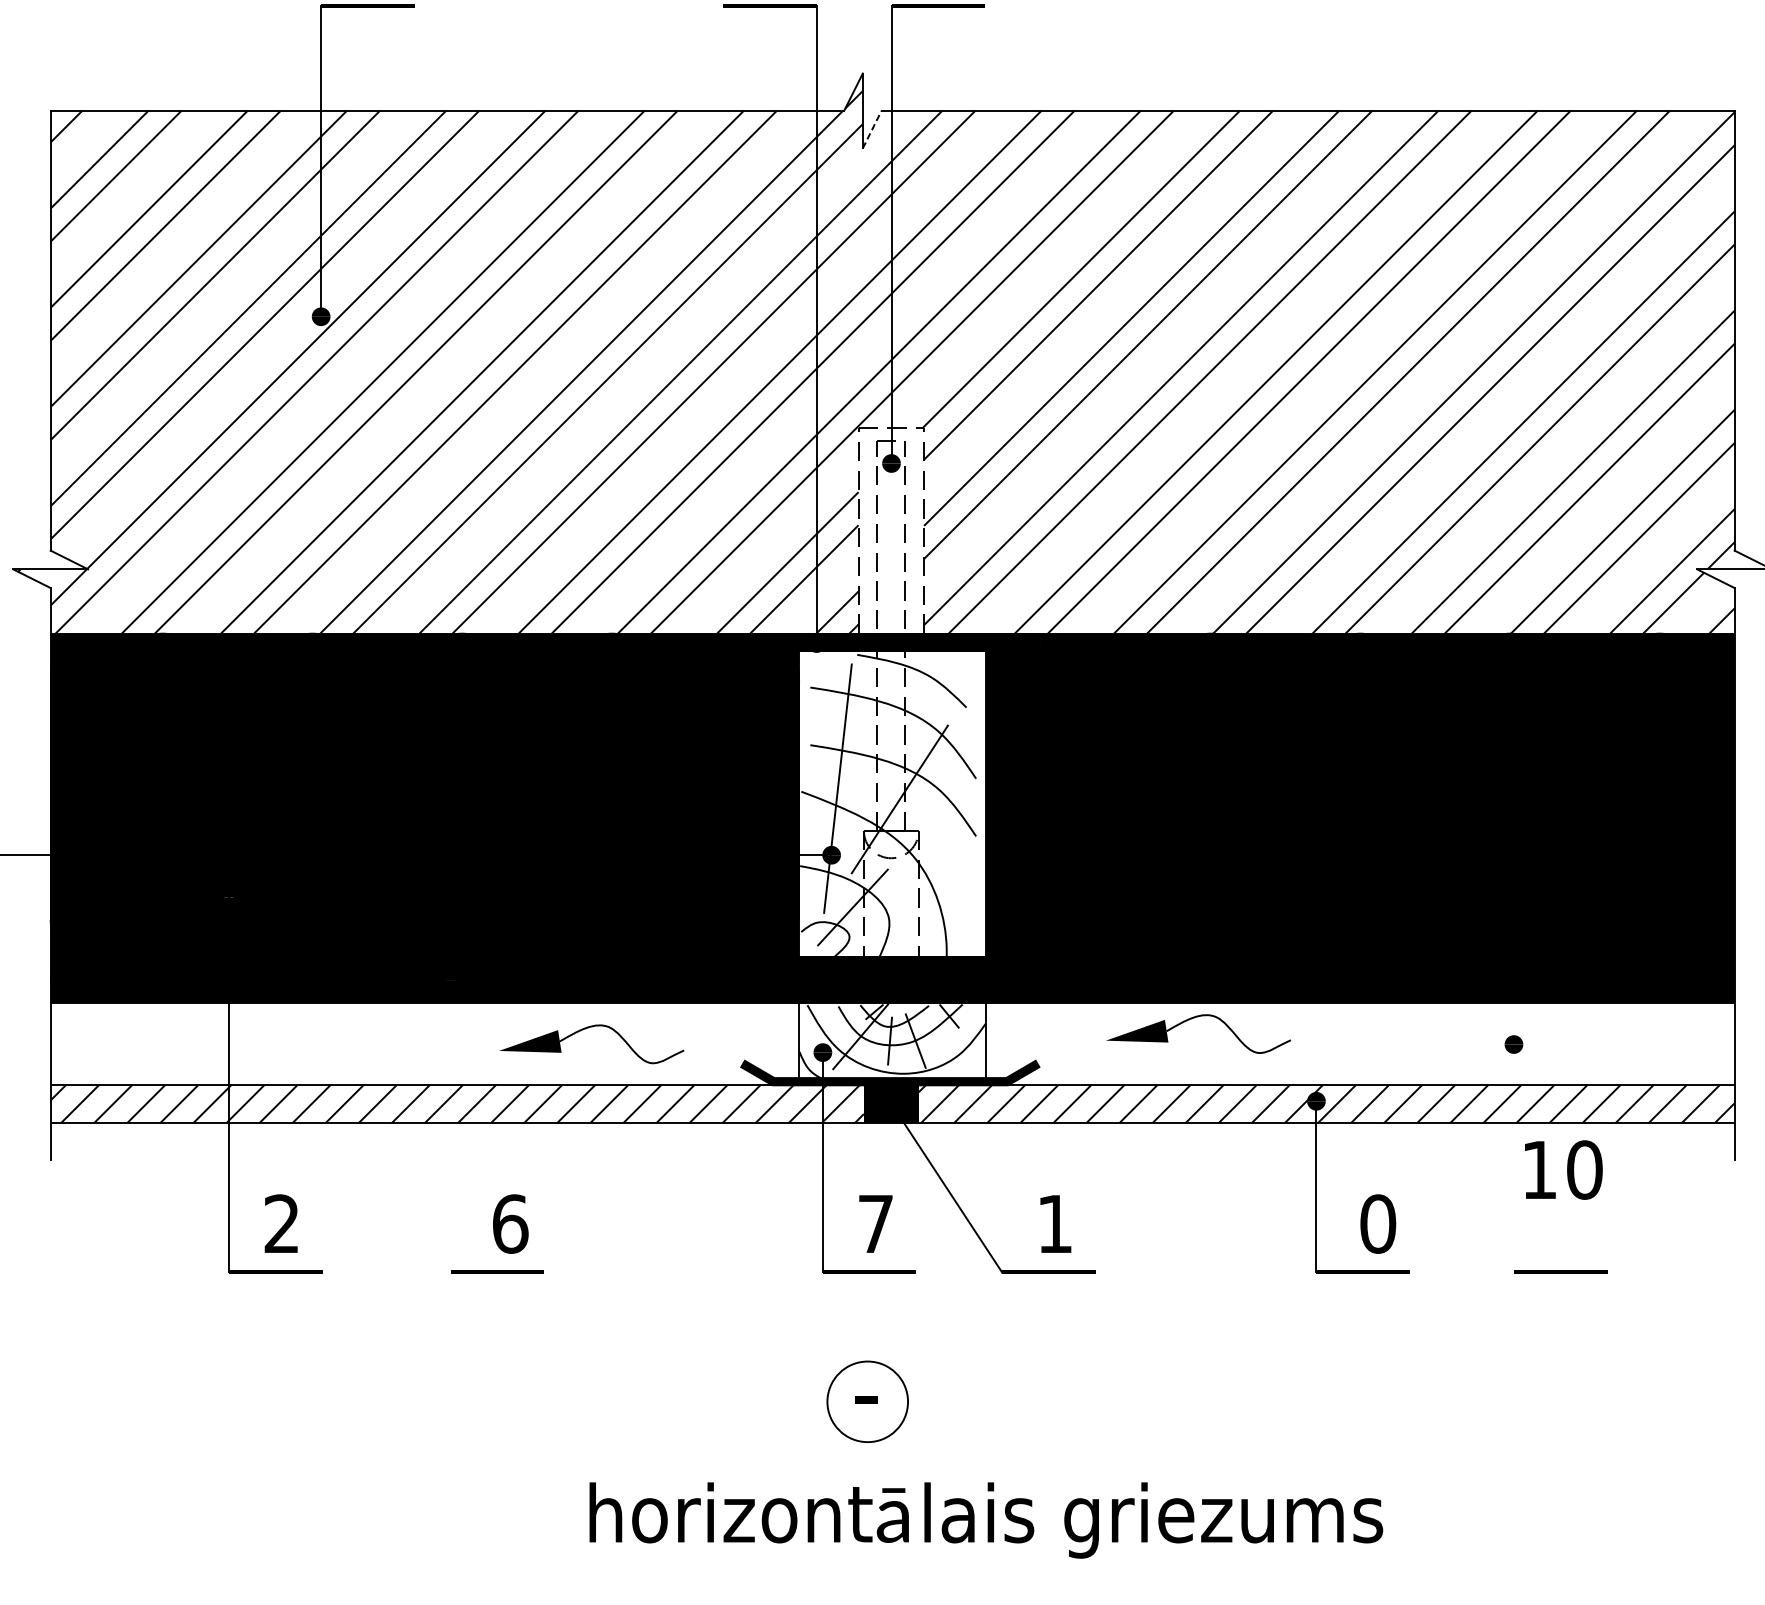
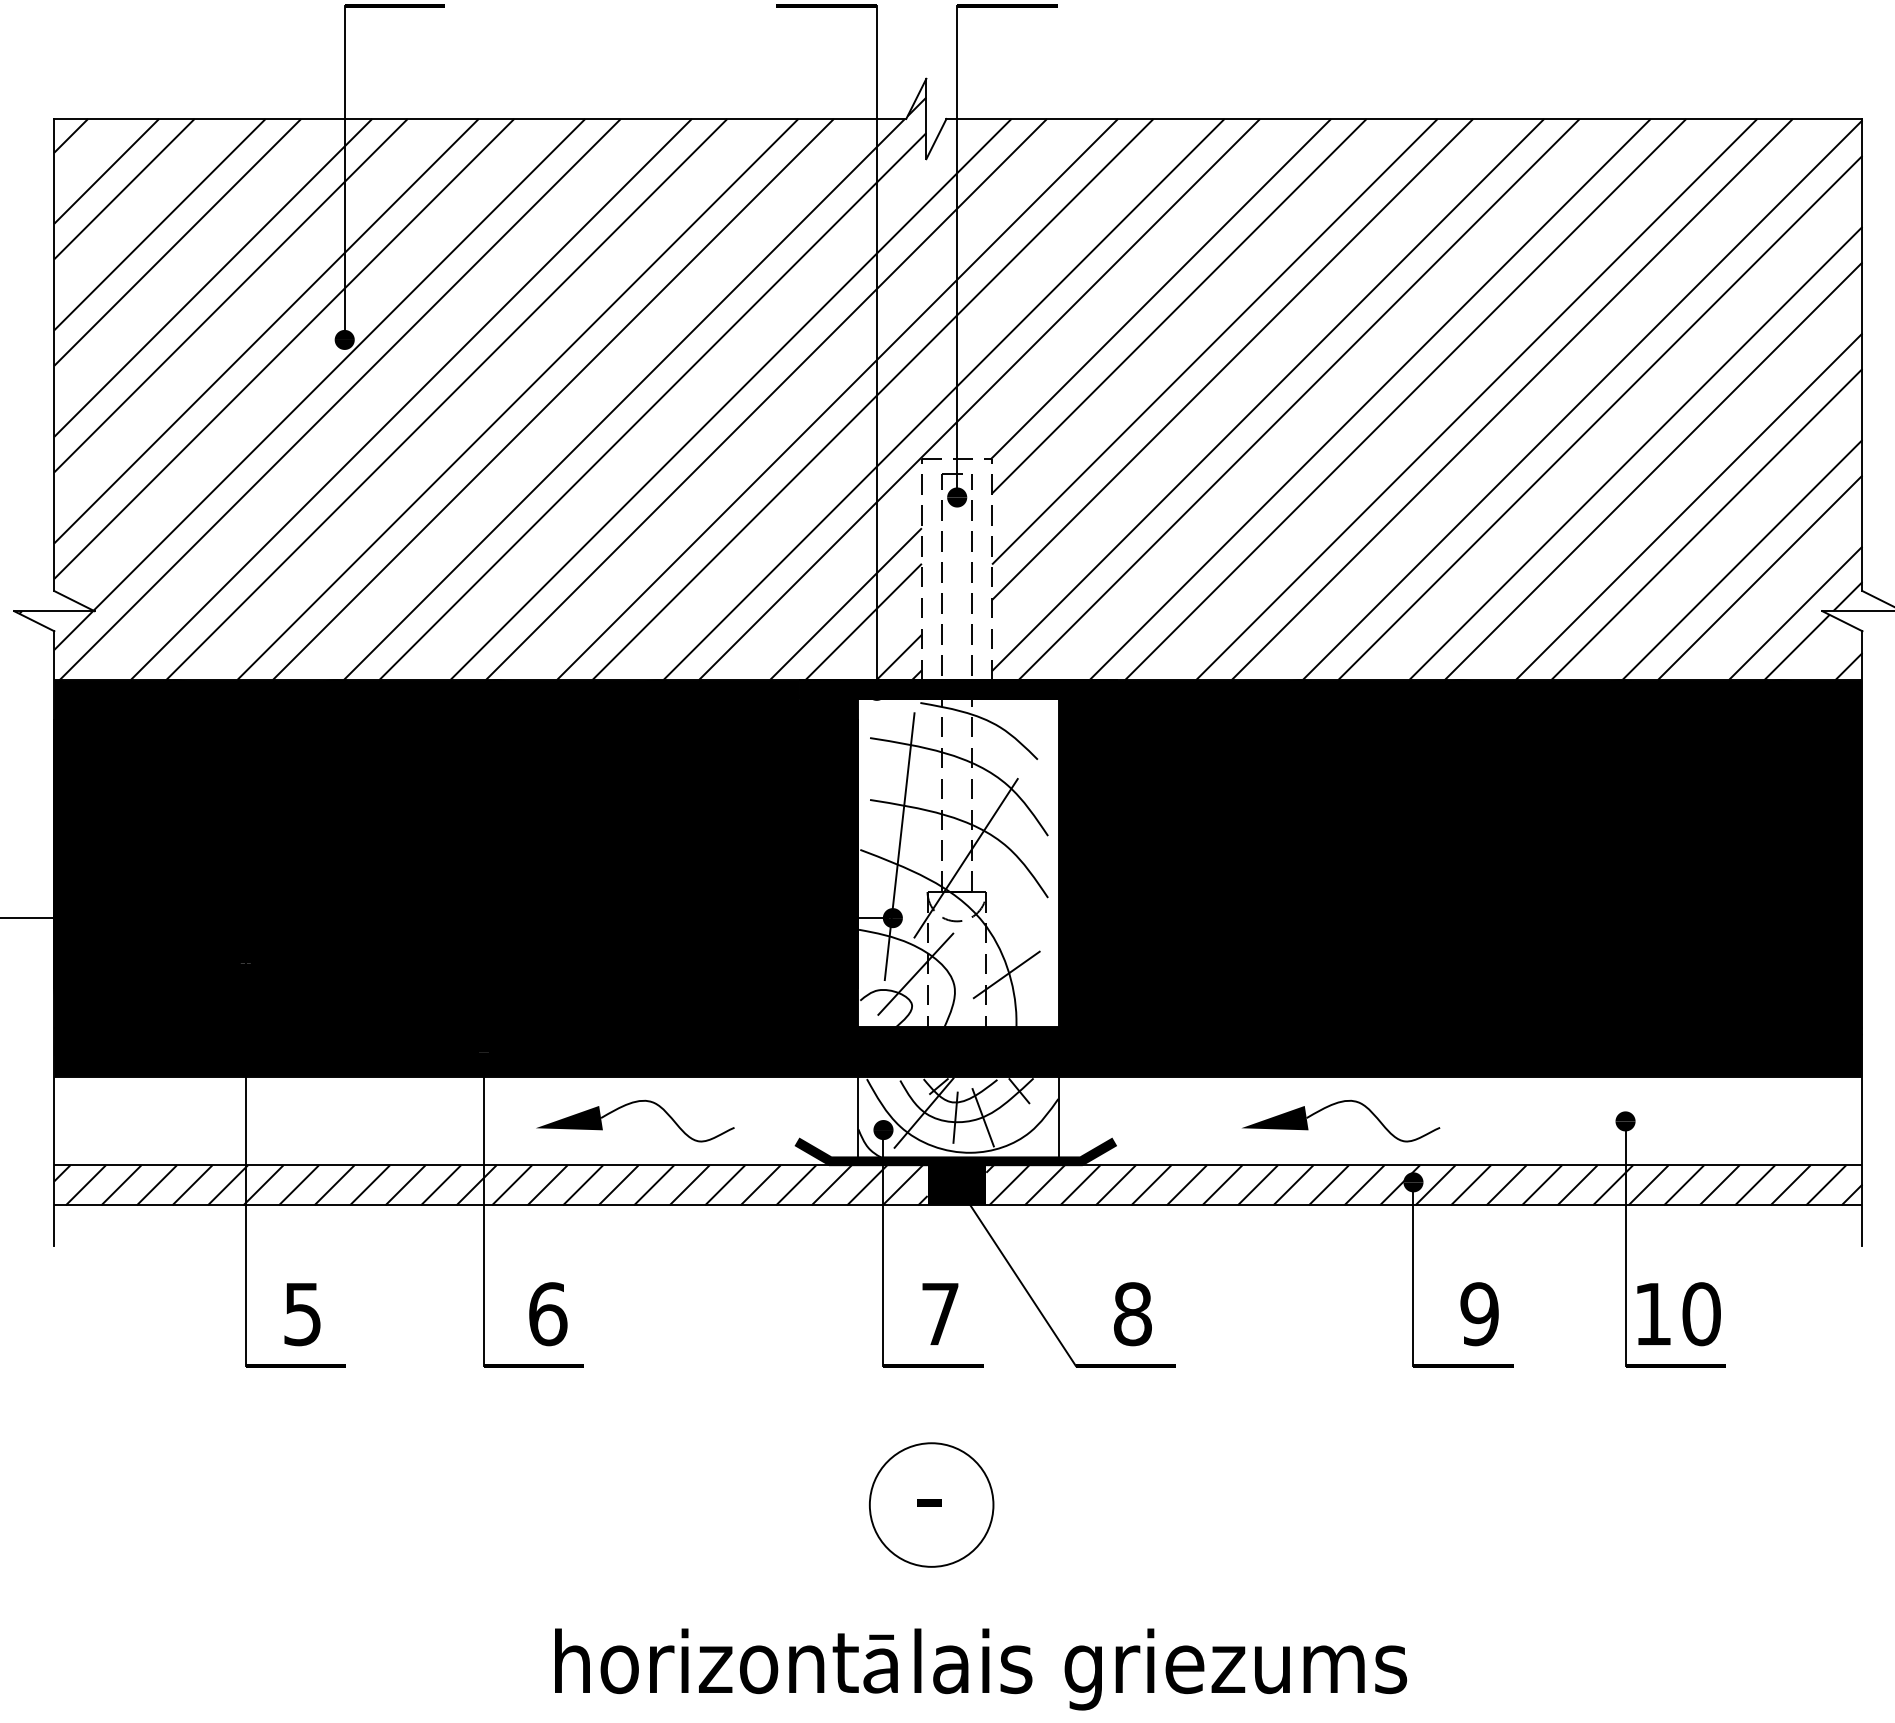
line: (872, 129) -> (936, 138), dashed -> solid
line: (937, 907) -> (1006, 974), added
part: (1194, 1018) -> (1336, 1104), moved
line: (450, 1128) -> (483, 1211), added
line: (1513, 1159) -> (1625, 1244), added
text: (1563, 1170) -> (1678, 1314), moved
text: (281, 1224) -> (302, 1314), 2 -> 5
text: (1054, 1224) -> (1132, 1314), 1 -> 8
text: (1377, 1224) -> (1479, 1314), 0 -> 9
circle: (867, 1401) -> (931, 1504), size x1.43
text: (986, 1520) -> (981, 1669), moved

